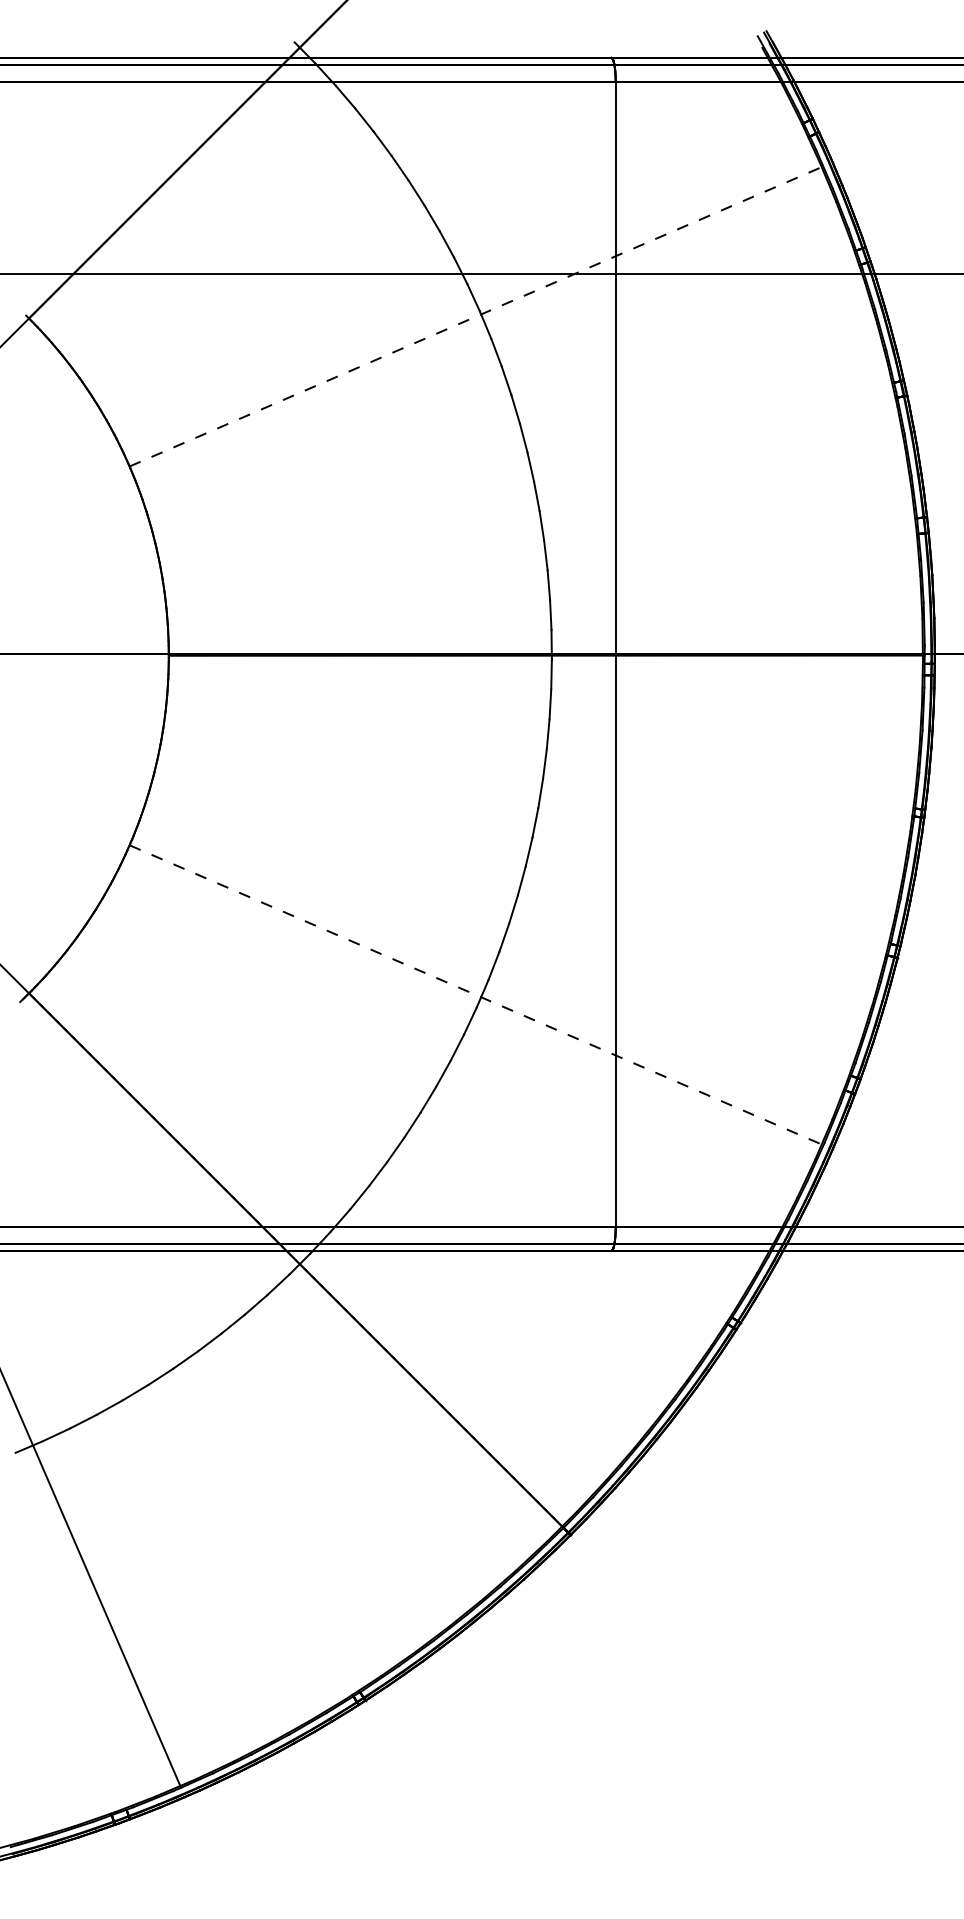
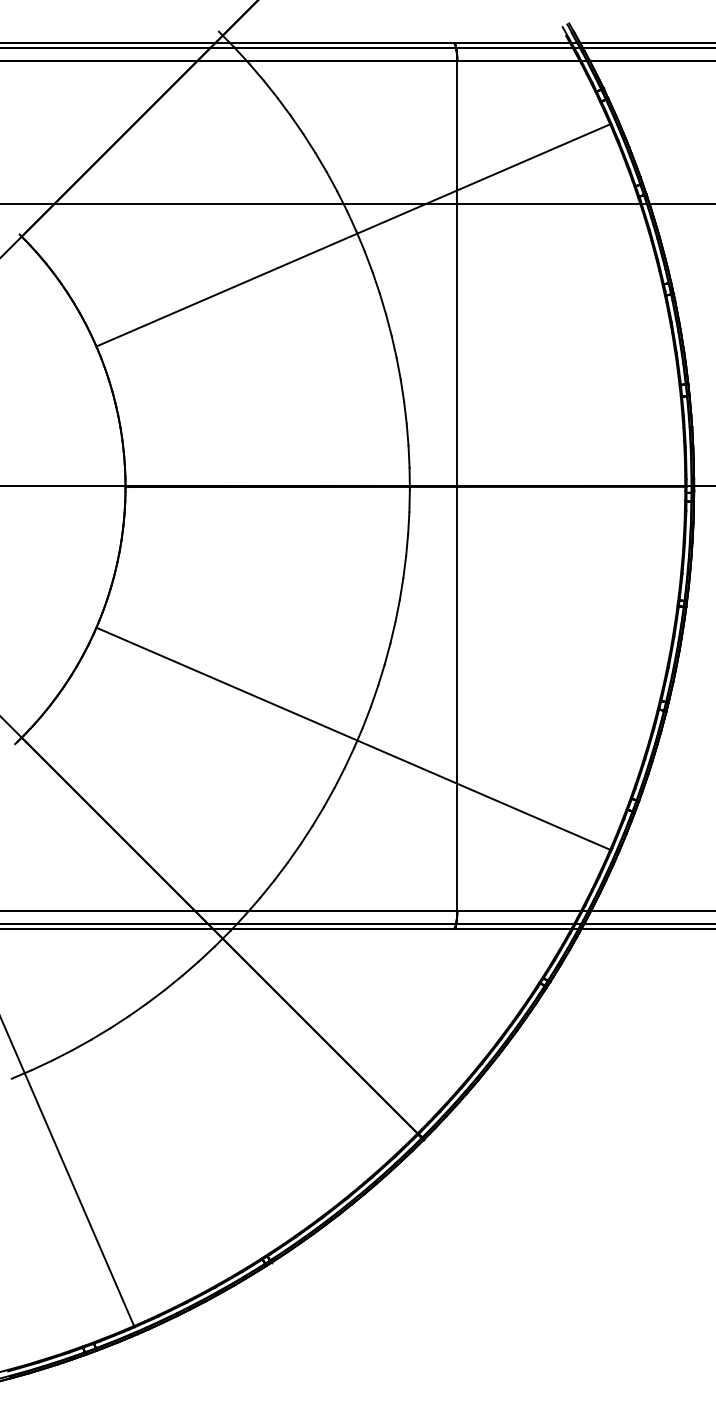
line: (476, 316) -> (353, 235), dashed -> solid
line: (476, 995) -> (353, 739), dashed -> solid

